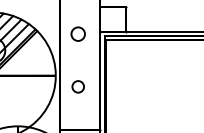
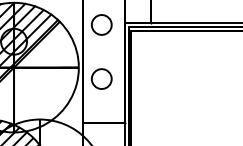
circle: (77, 33) -> (101, 24), size x1.43
circle: (77, 86) -> (101, 78), size x1.67

